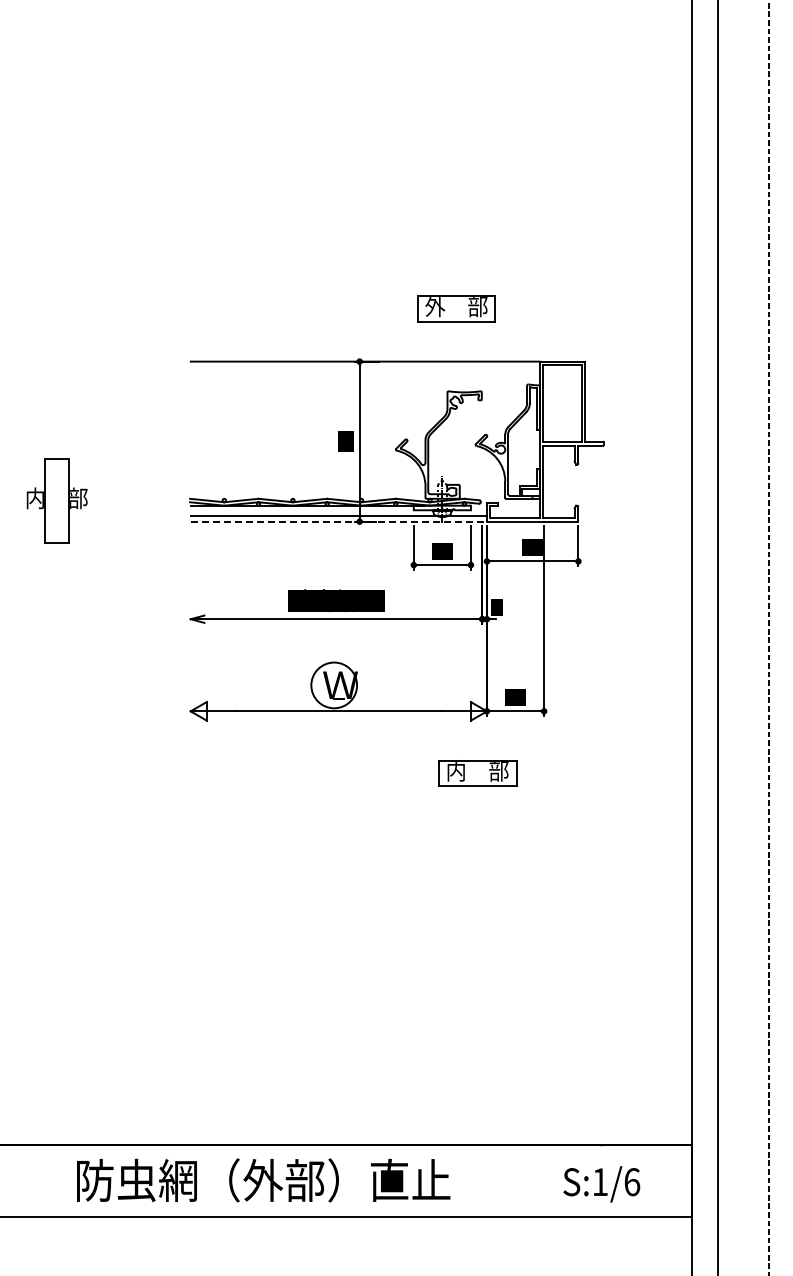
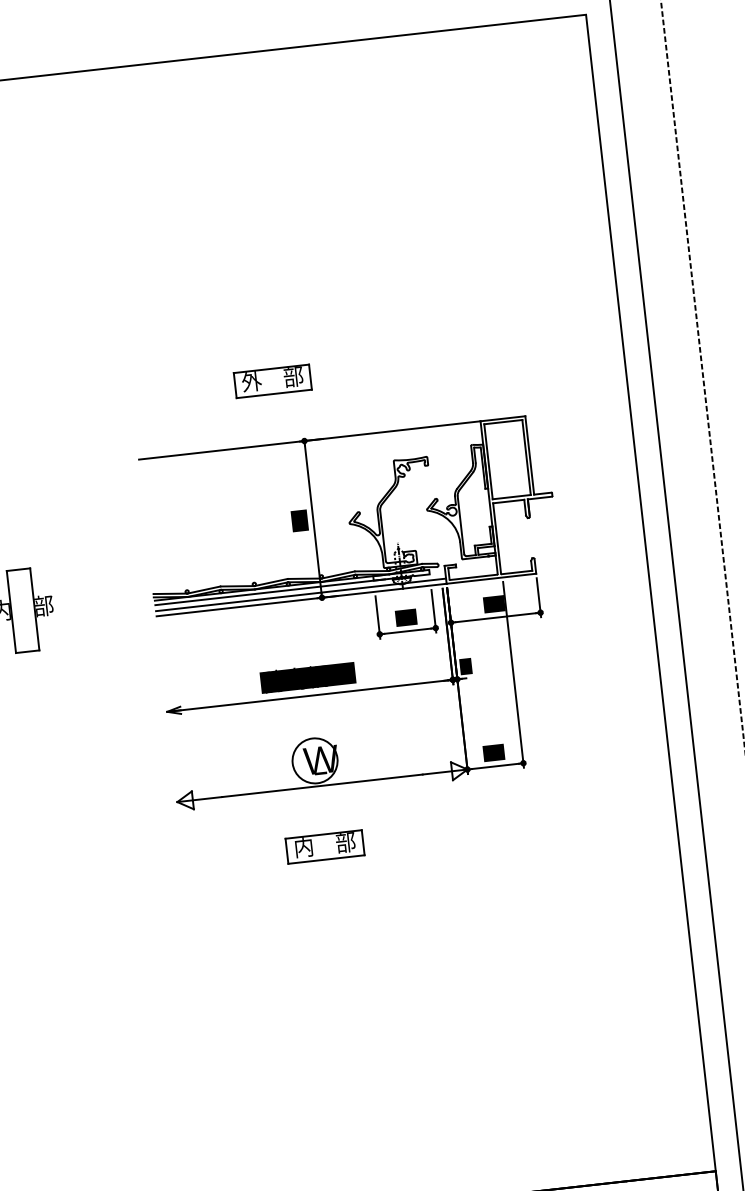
part: (456, 308) -> (272, 381), moved
line: (307, 510) -> (269, 592), added
line: (339, 521) -> (302, 599), dashed -> solid
part: (477, 773) -> (325, 847), moved

